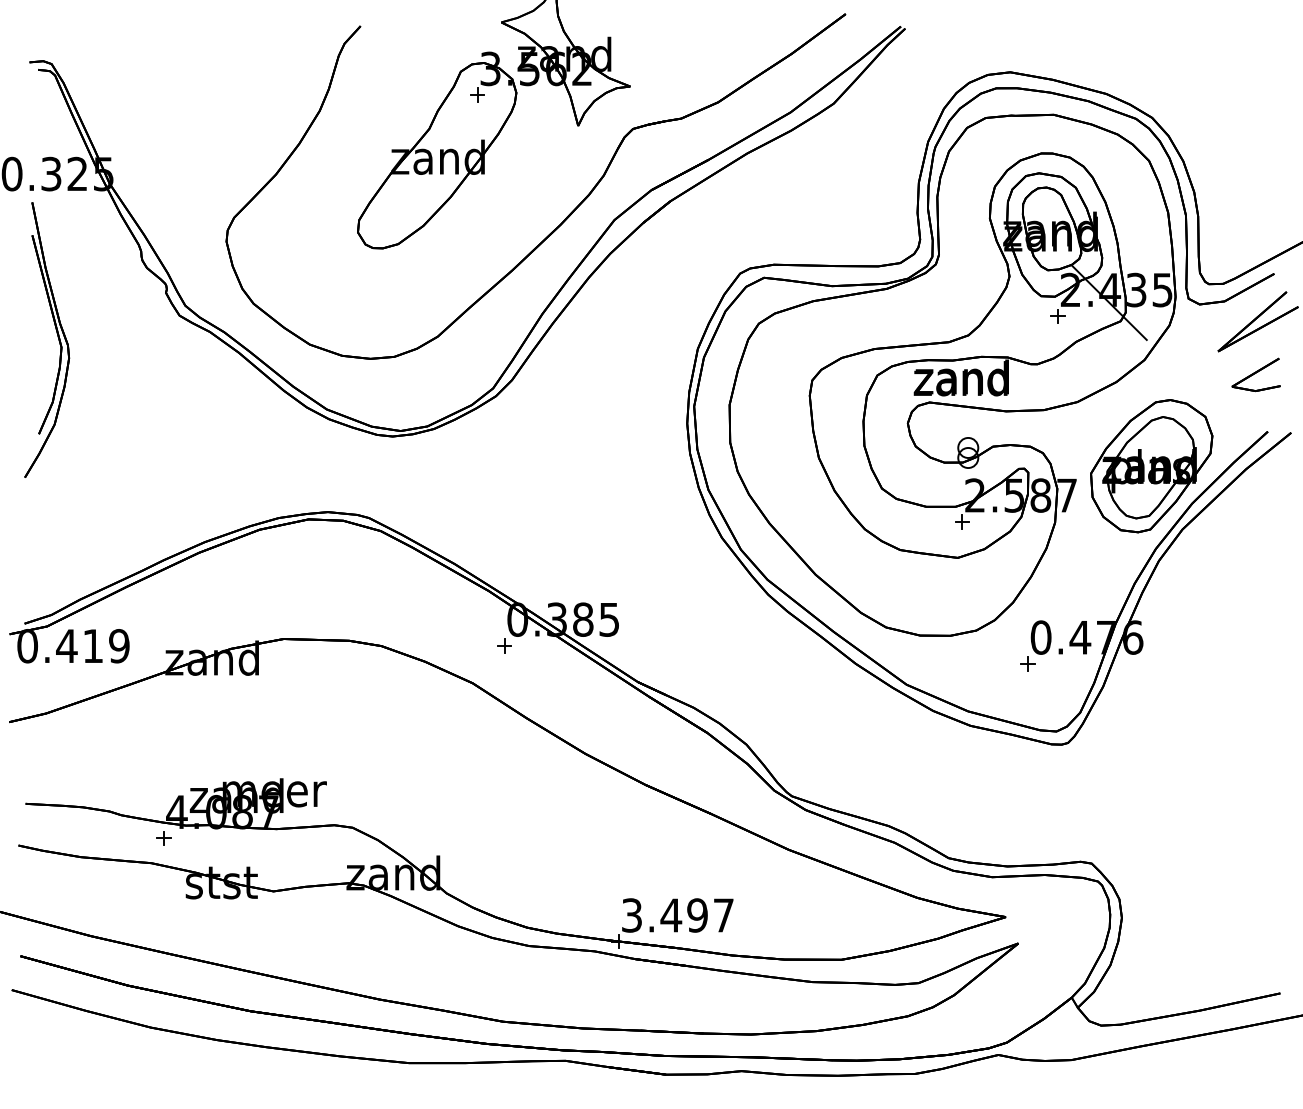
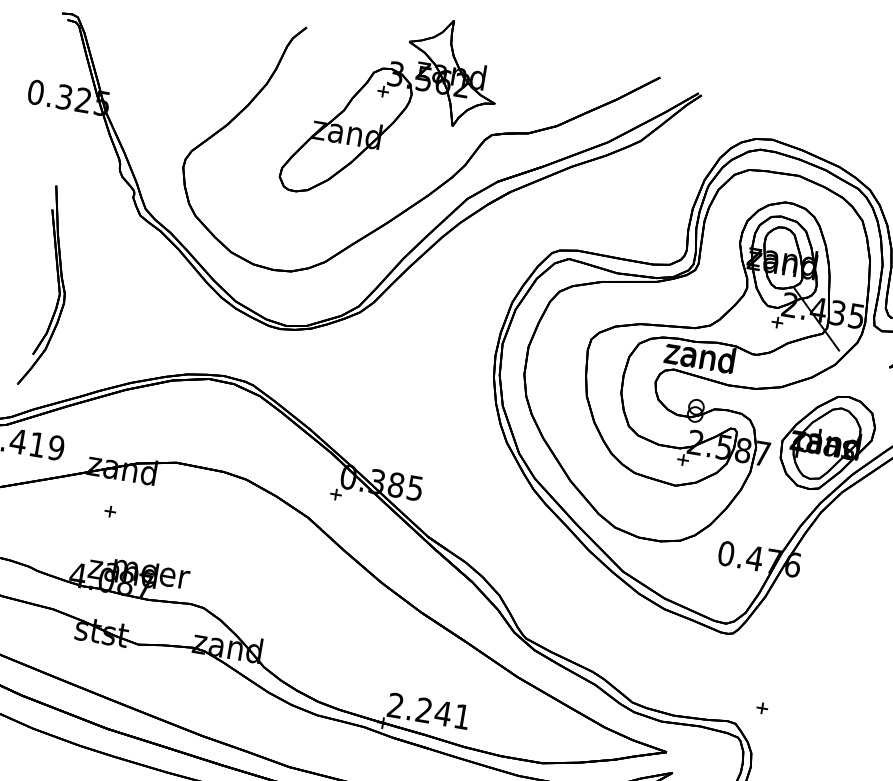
part: (57, 337) -> (58, 286), moved
part: (1027, 663) -> (761, 708), moved
part: (163, 838) -> (110, 511), moved
text: (677, 915) -> (428, 711), 3.497 -> 2.241

